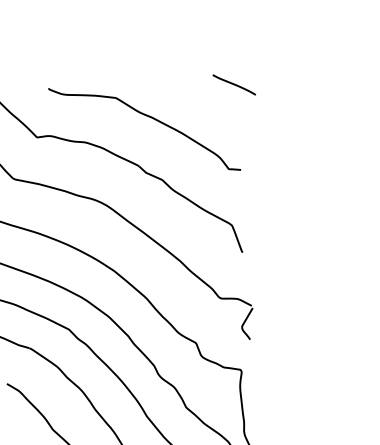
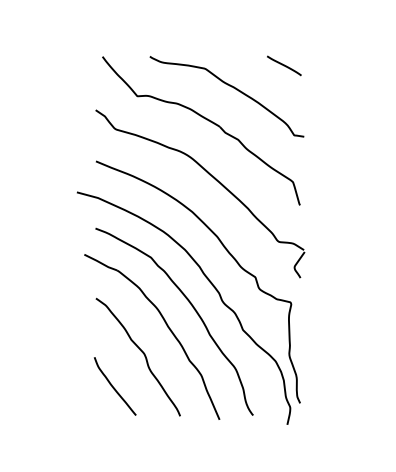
line: (234, 84) -> (284, 65), moved

